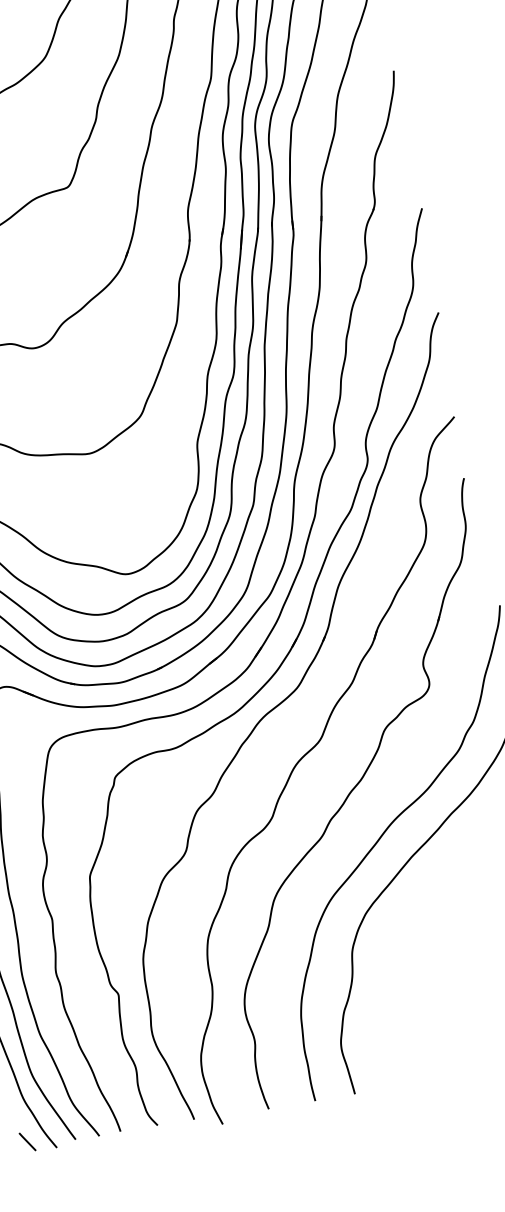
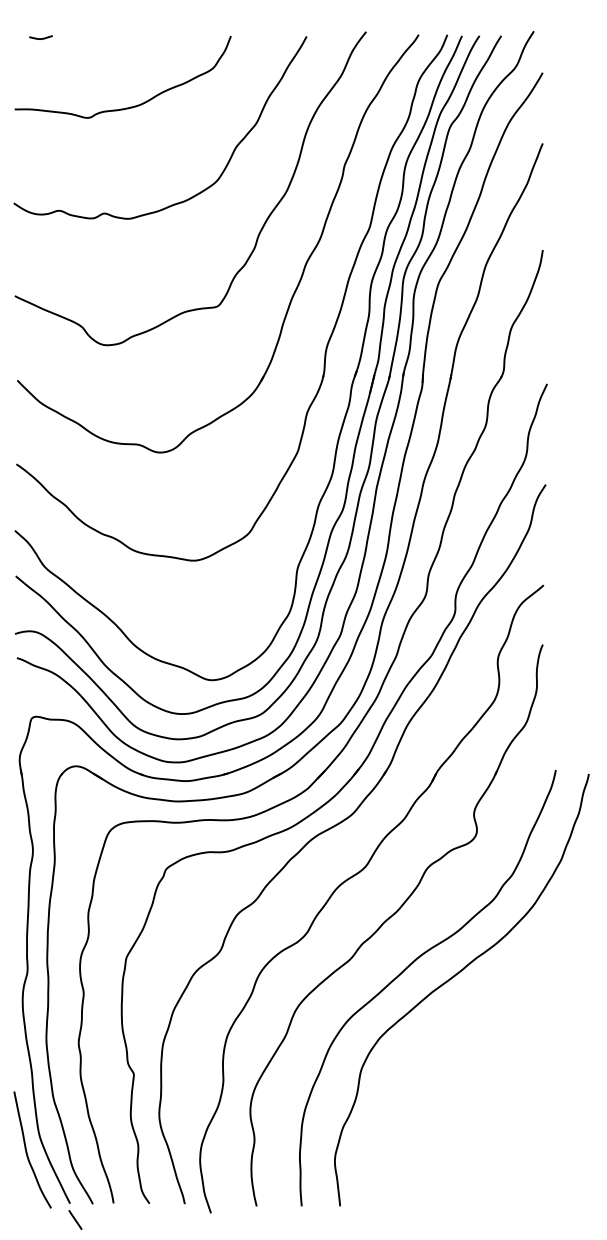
line: (27, 1141) -> (75, 1219), moved

